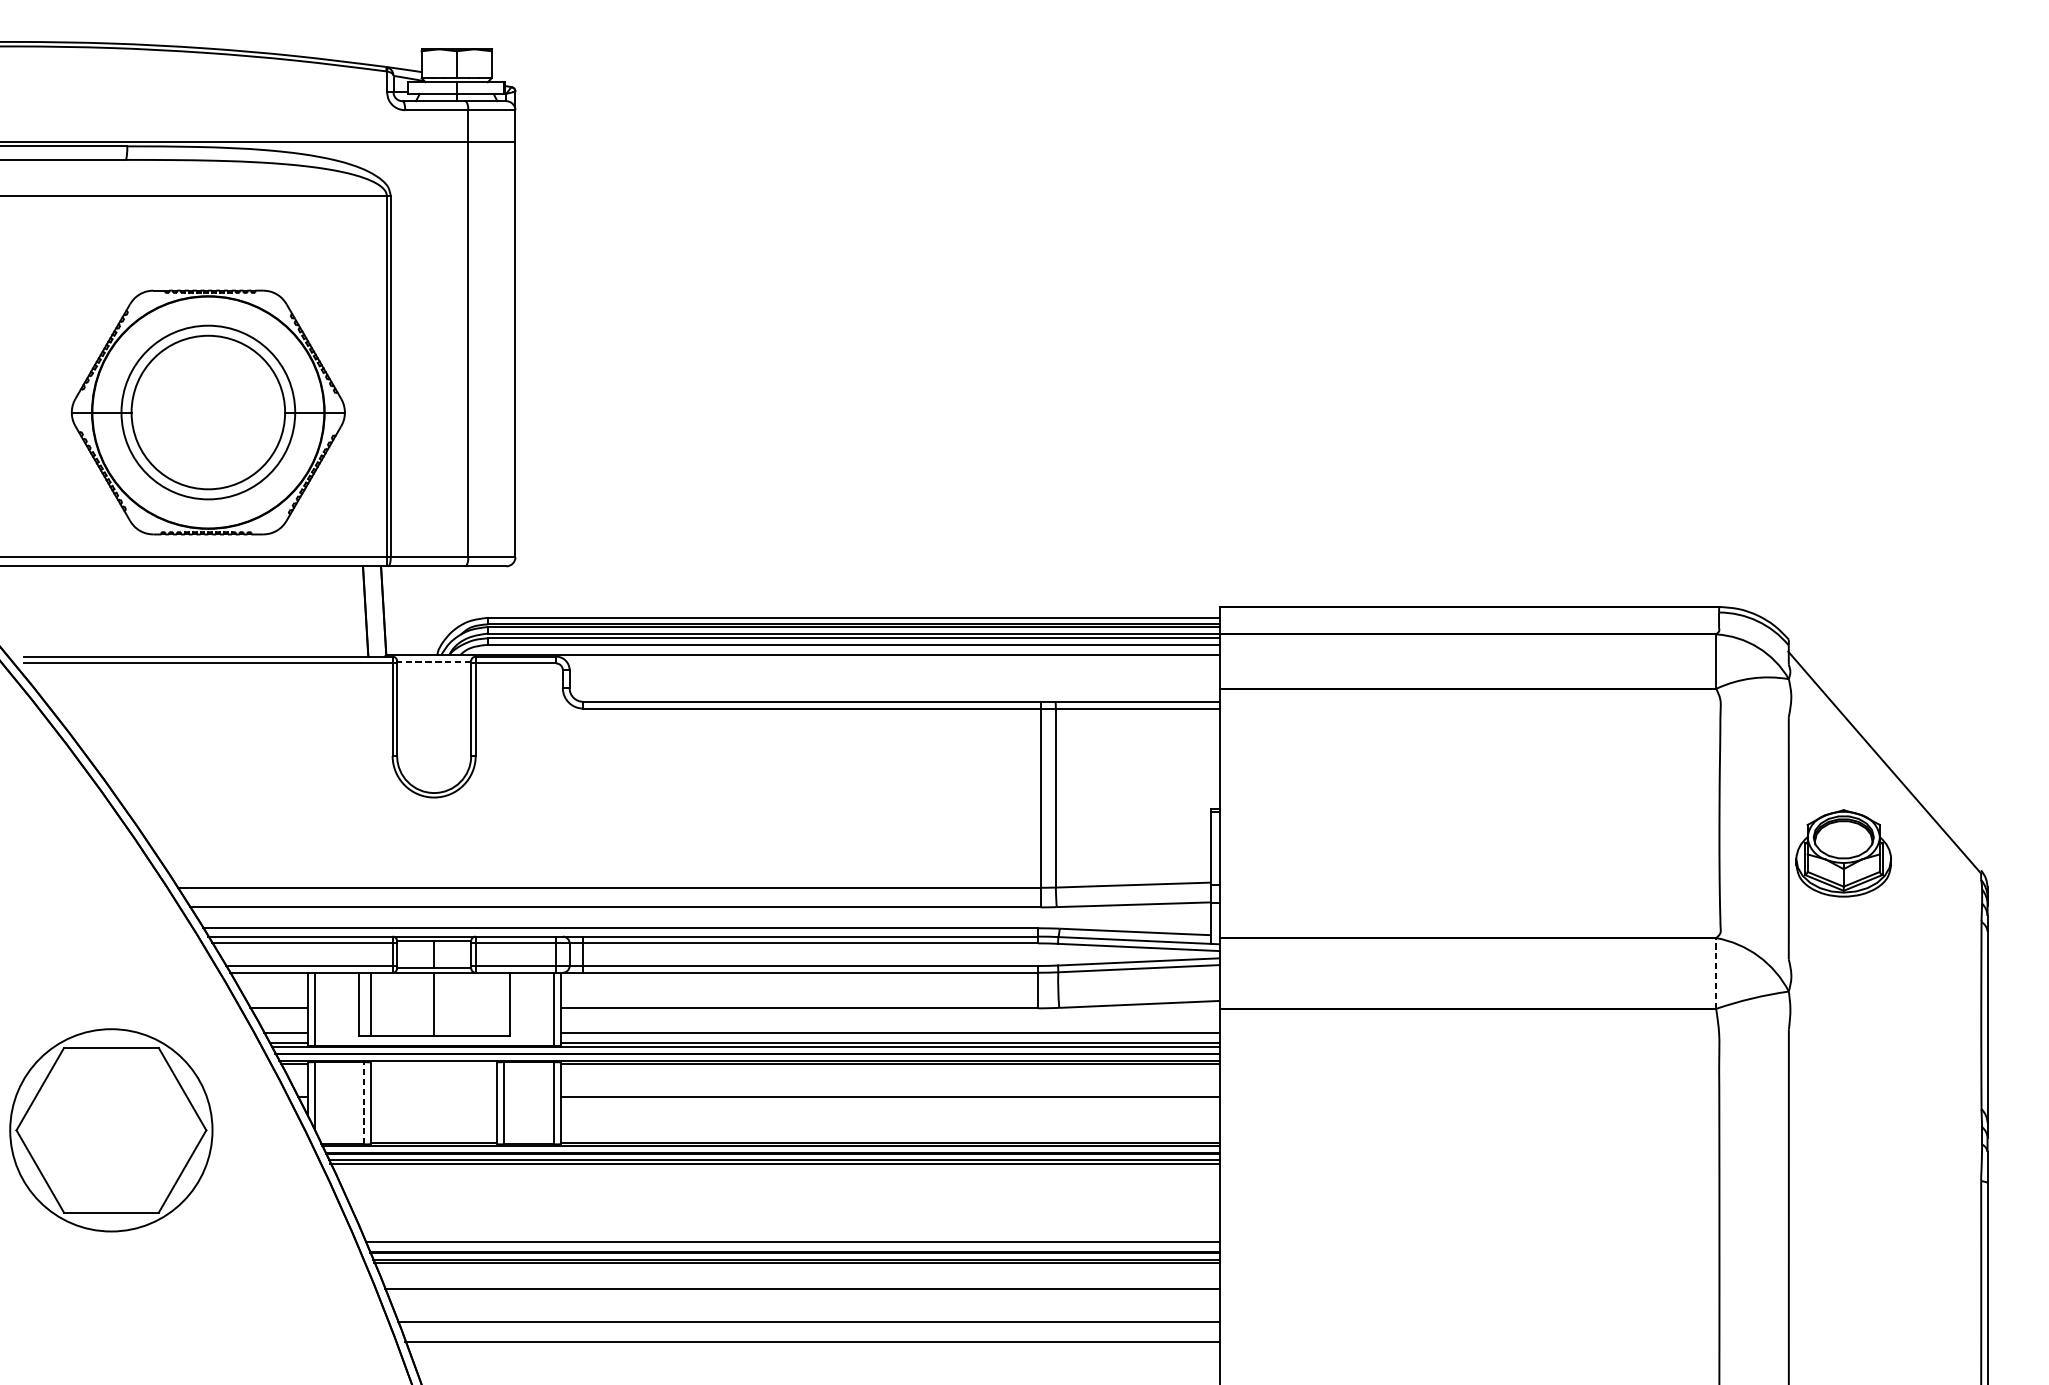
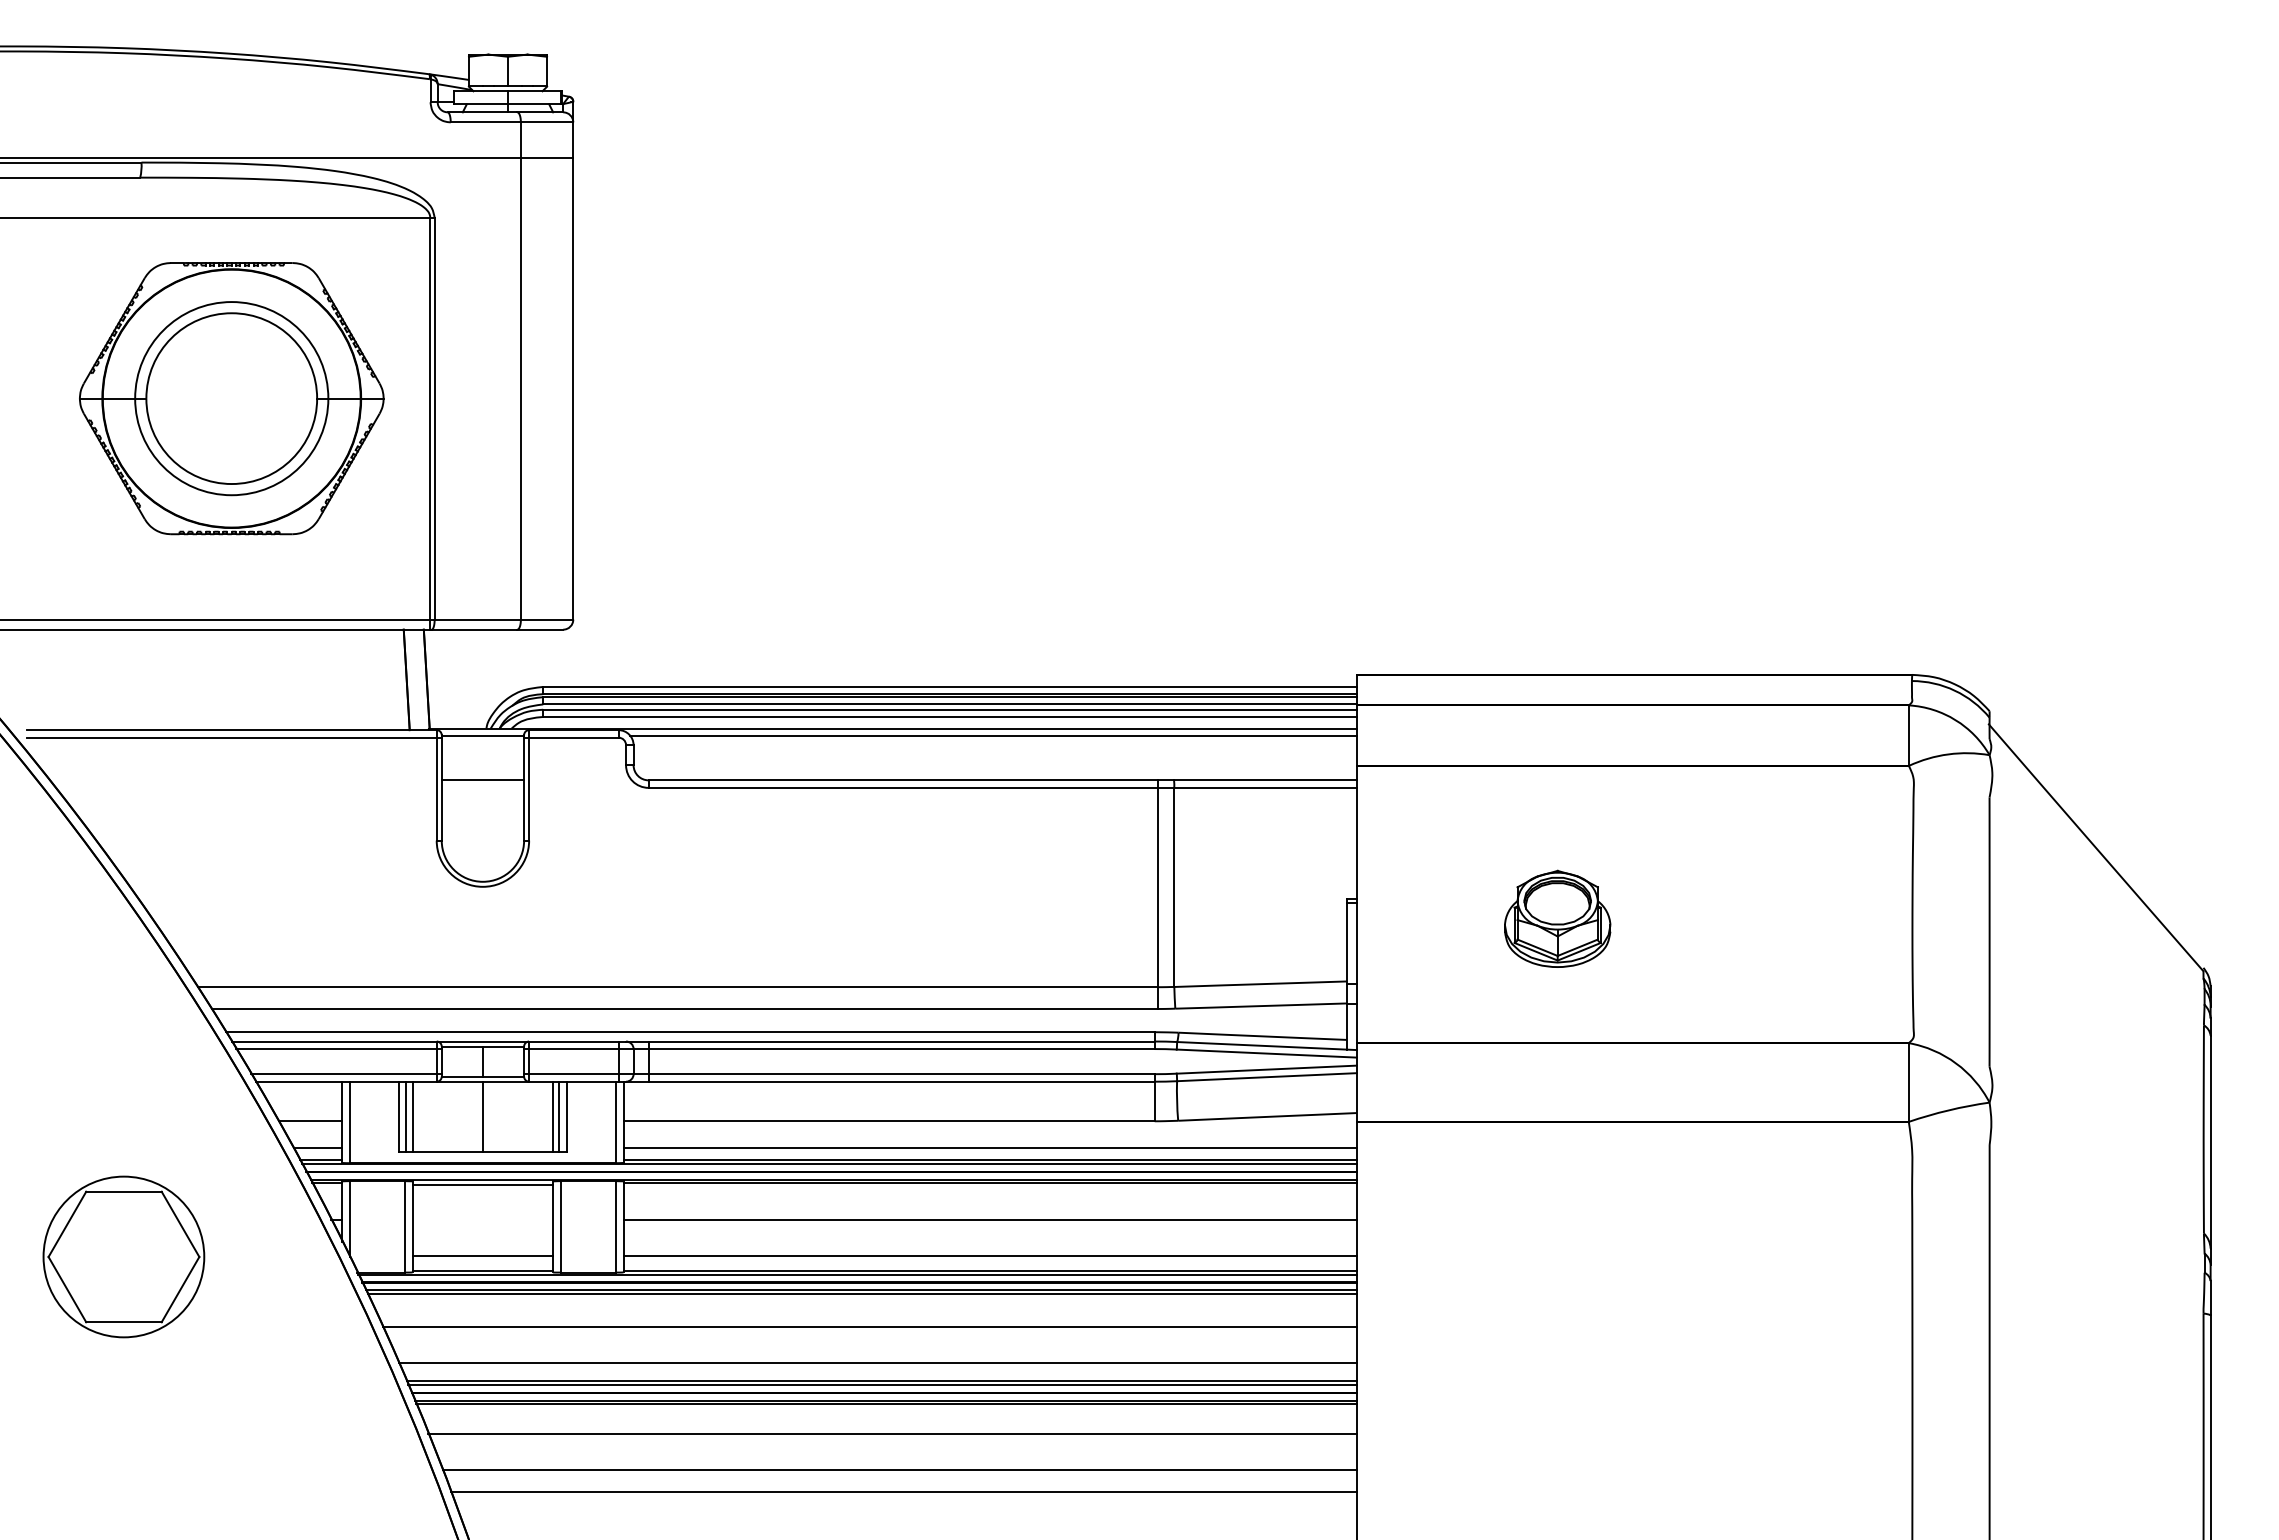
part: (208, 412) -> (231, 398), moved
line: (433, 661) -> (482, 735), dashed -> solid
line: (893, 661) -> (993, 735), added
line: (433, 701) -> (482, 780), added
part: (1843, 852) -> (1557, 918), moved
line: (1715, 973) -> (1908, 1082), dashed -> solid
line: (365, 1004) -> (406, 1116), added
line: (497, 1004) -> (553, 1116), added
line: (503, 1004) -> (559, 1116), added
line: (433, 1065) -> (482, 1184), added
line: (364, 1102) -> (405, 1226), dashed -> solid
part: (111, 1129) -> (123, 1256), size x0.71
line: (433, 1129) -> (482, 1255), added
line: (889, 1129) -> (989, 1255), added
line: (781, 1192) -> (869, 1326), added
line: (788, 1225) -> (877, 1362), added
line: (793, 1245) -> (882, 1385), added

